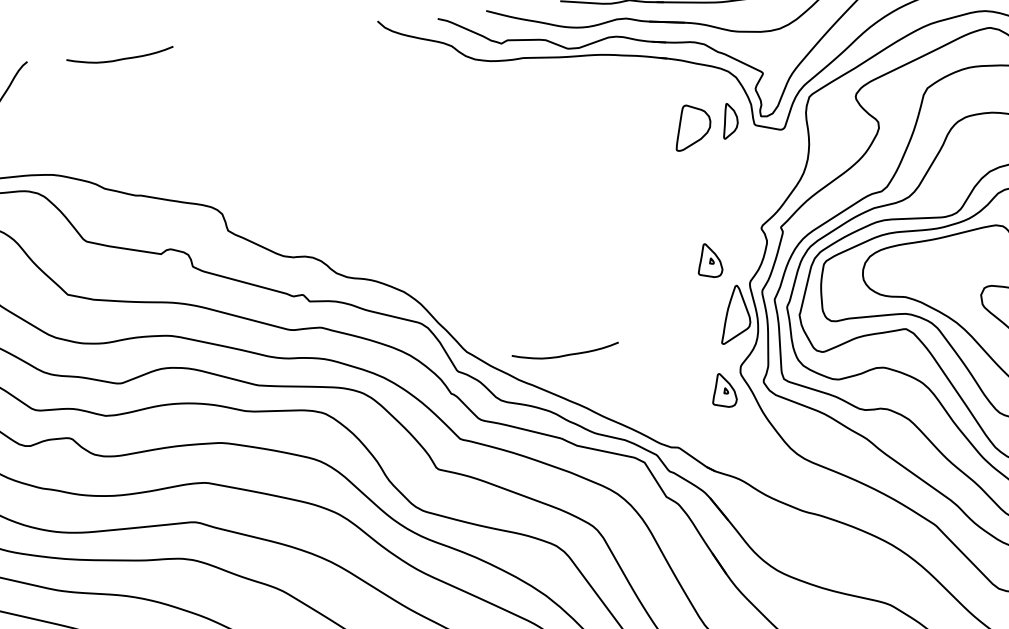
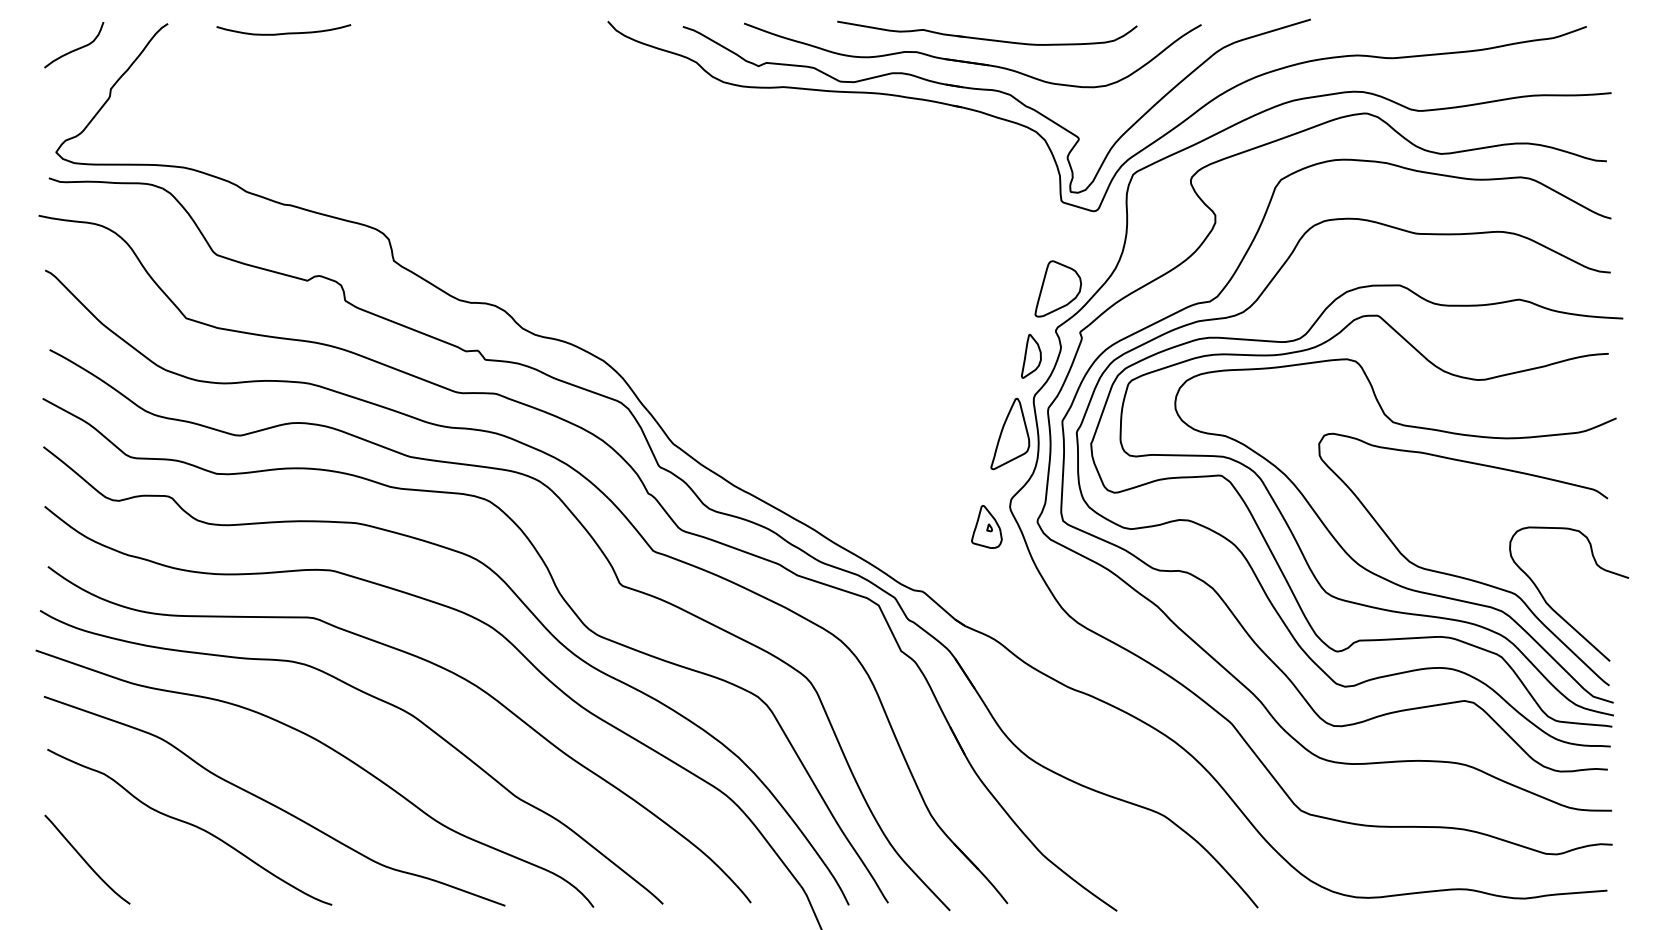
part: (729, 120) -> (1031, 355), moved
part: (691, 126) -> (1057, 288), moved
part: (709, 260) -> (986, 363), removed
curve: (566, 354) -> (796, 460), removed

